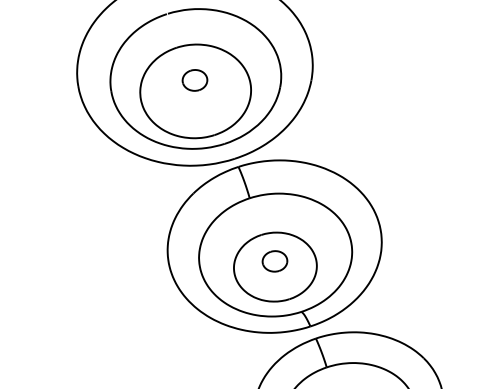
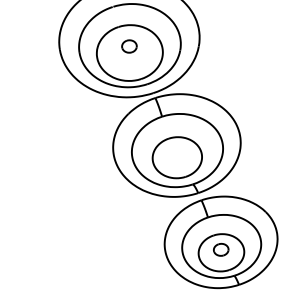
part: (273, 261) -> (176, 154), removed

